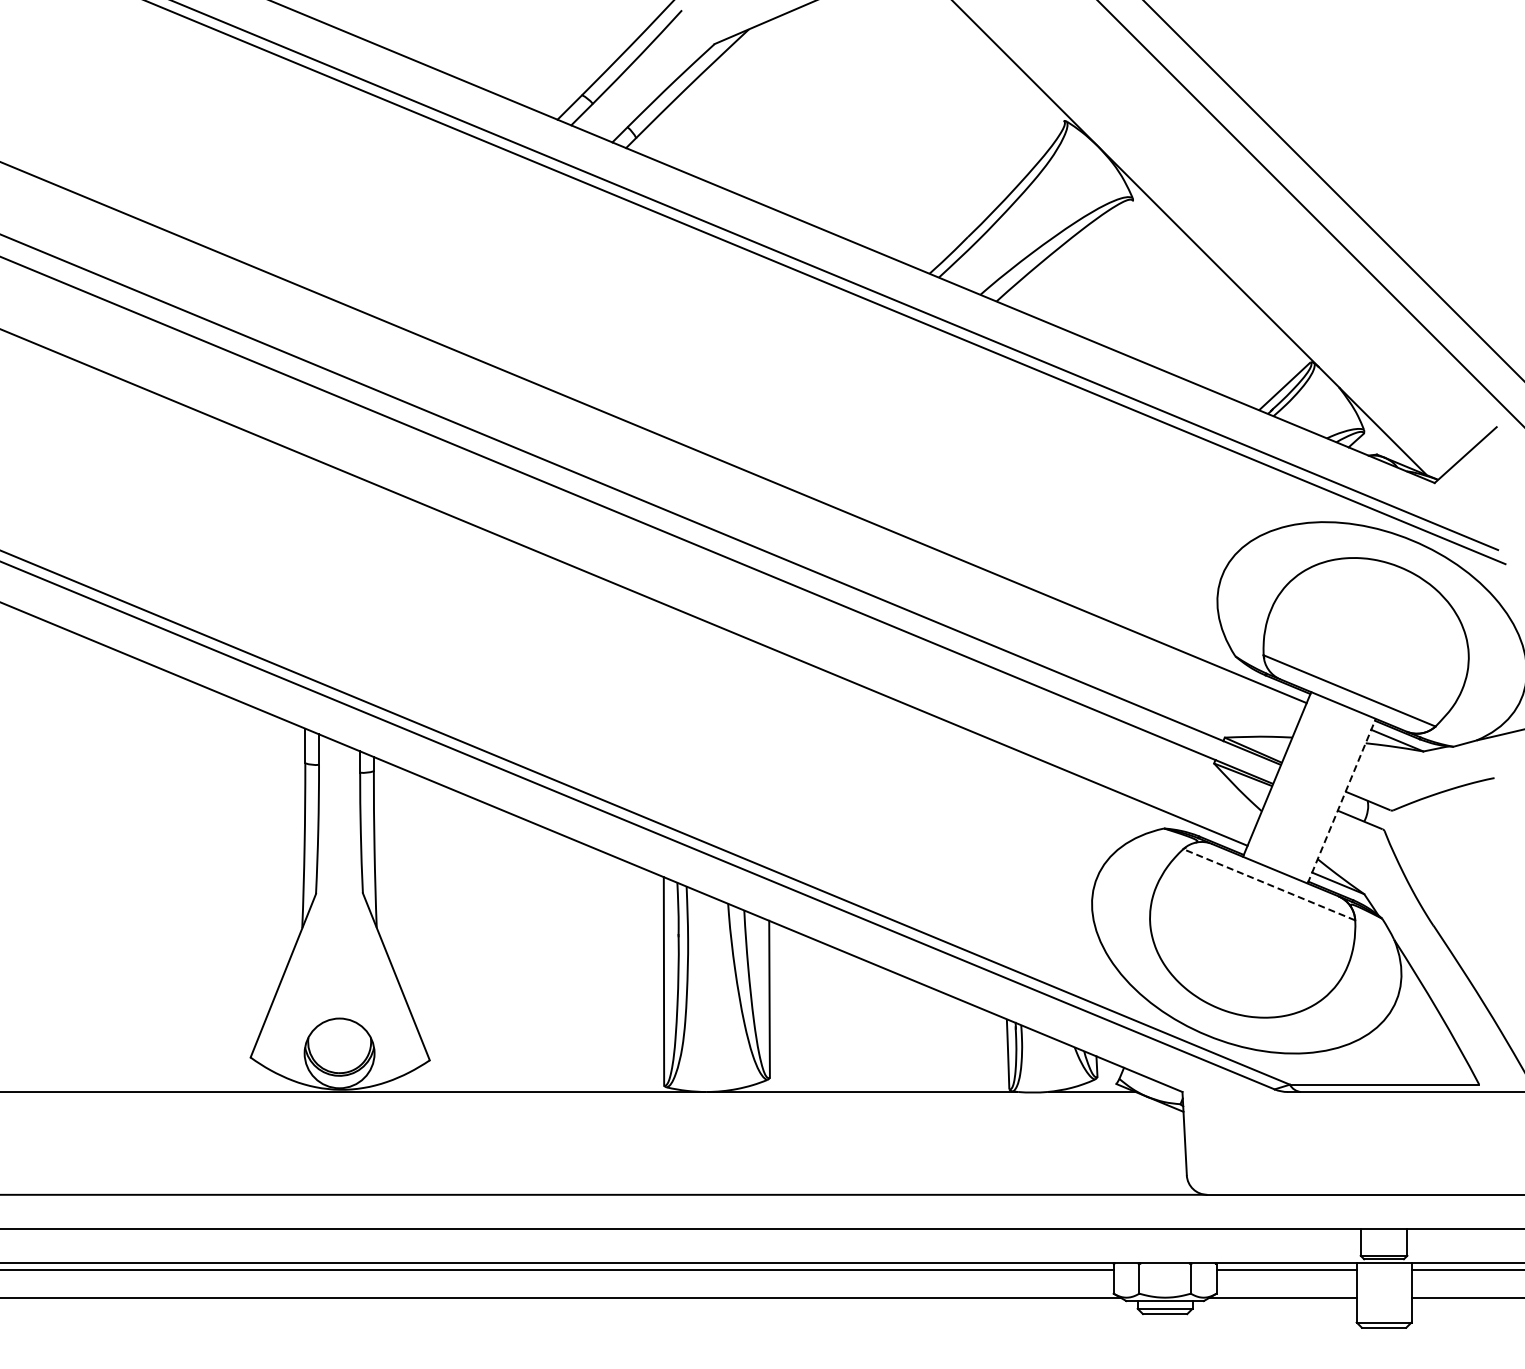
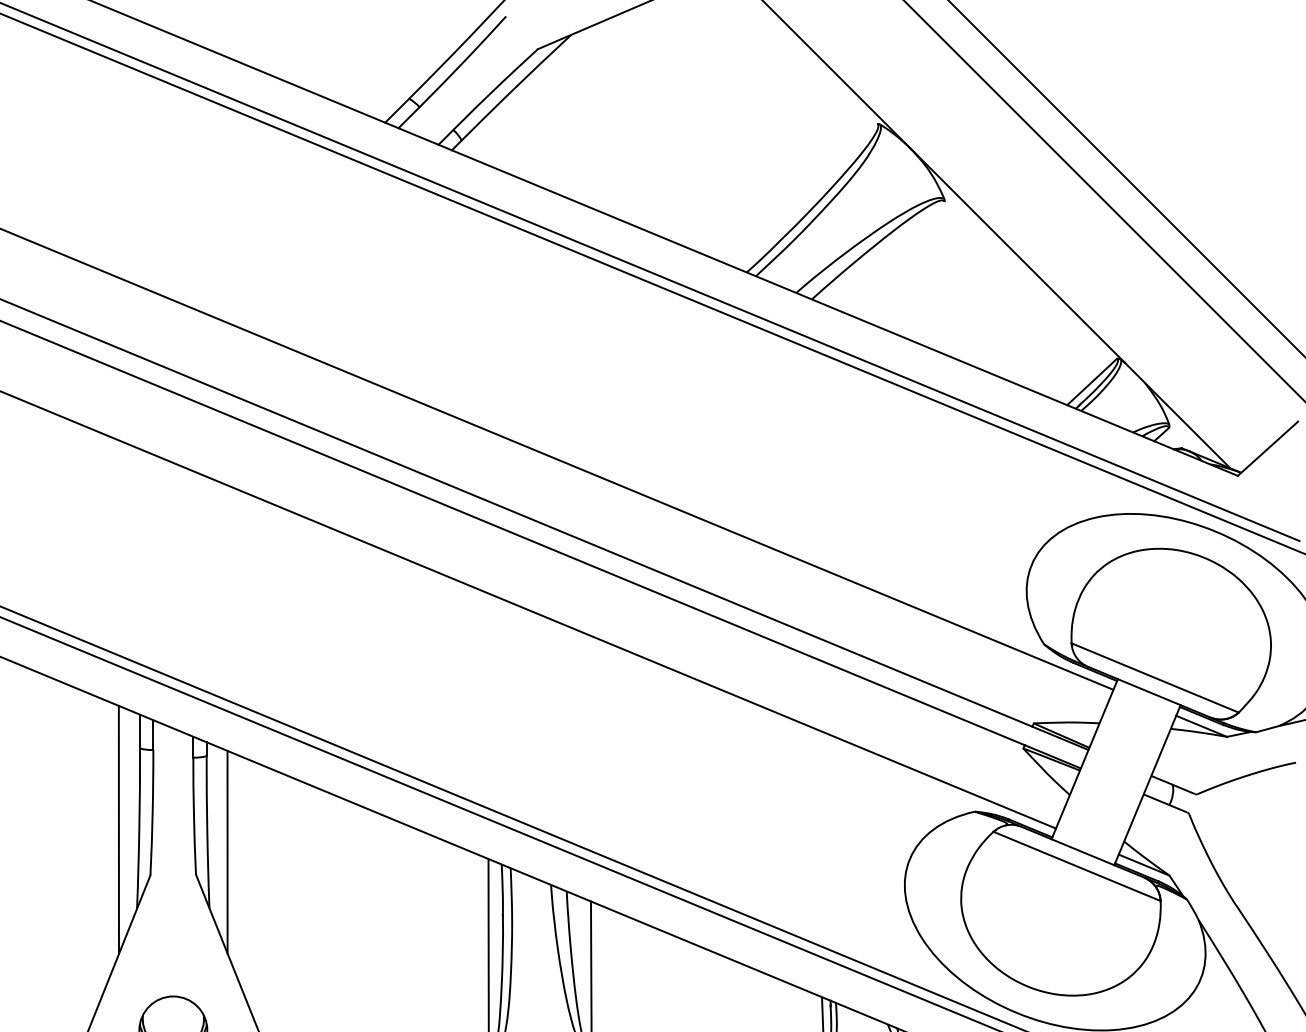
line: (1341, 800) -> (1147, 784), dashed -> solid
line: (283, 846) -> (118, 829), added
line: (395, 869) -> (227, 851), added
line: (1268, 884) -> (1076, 866), dashed -> solid

